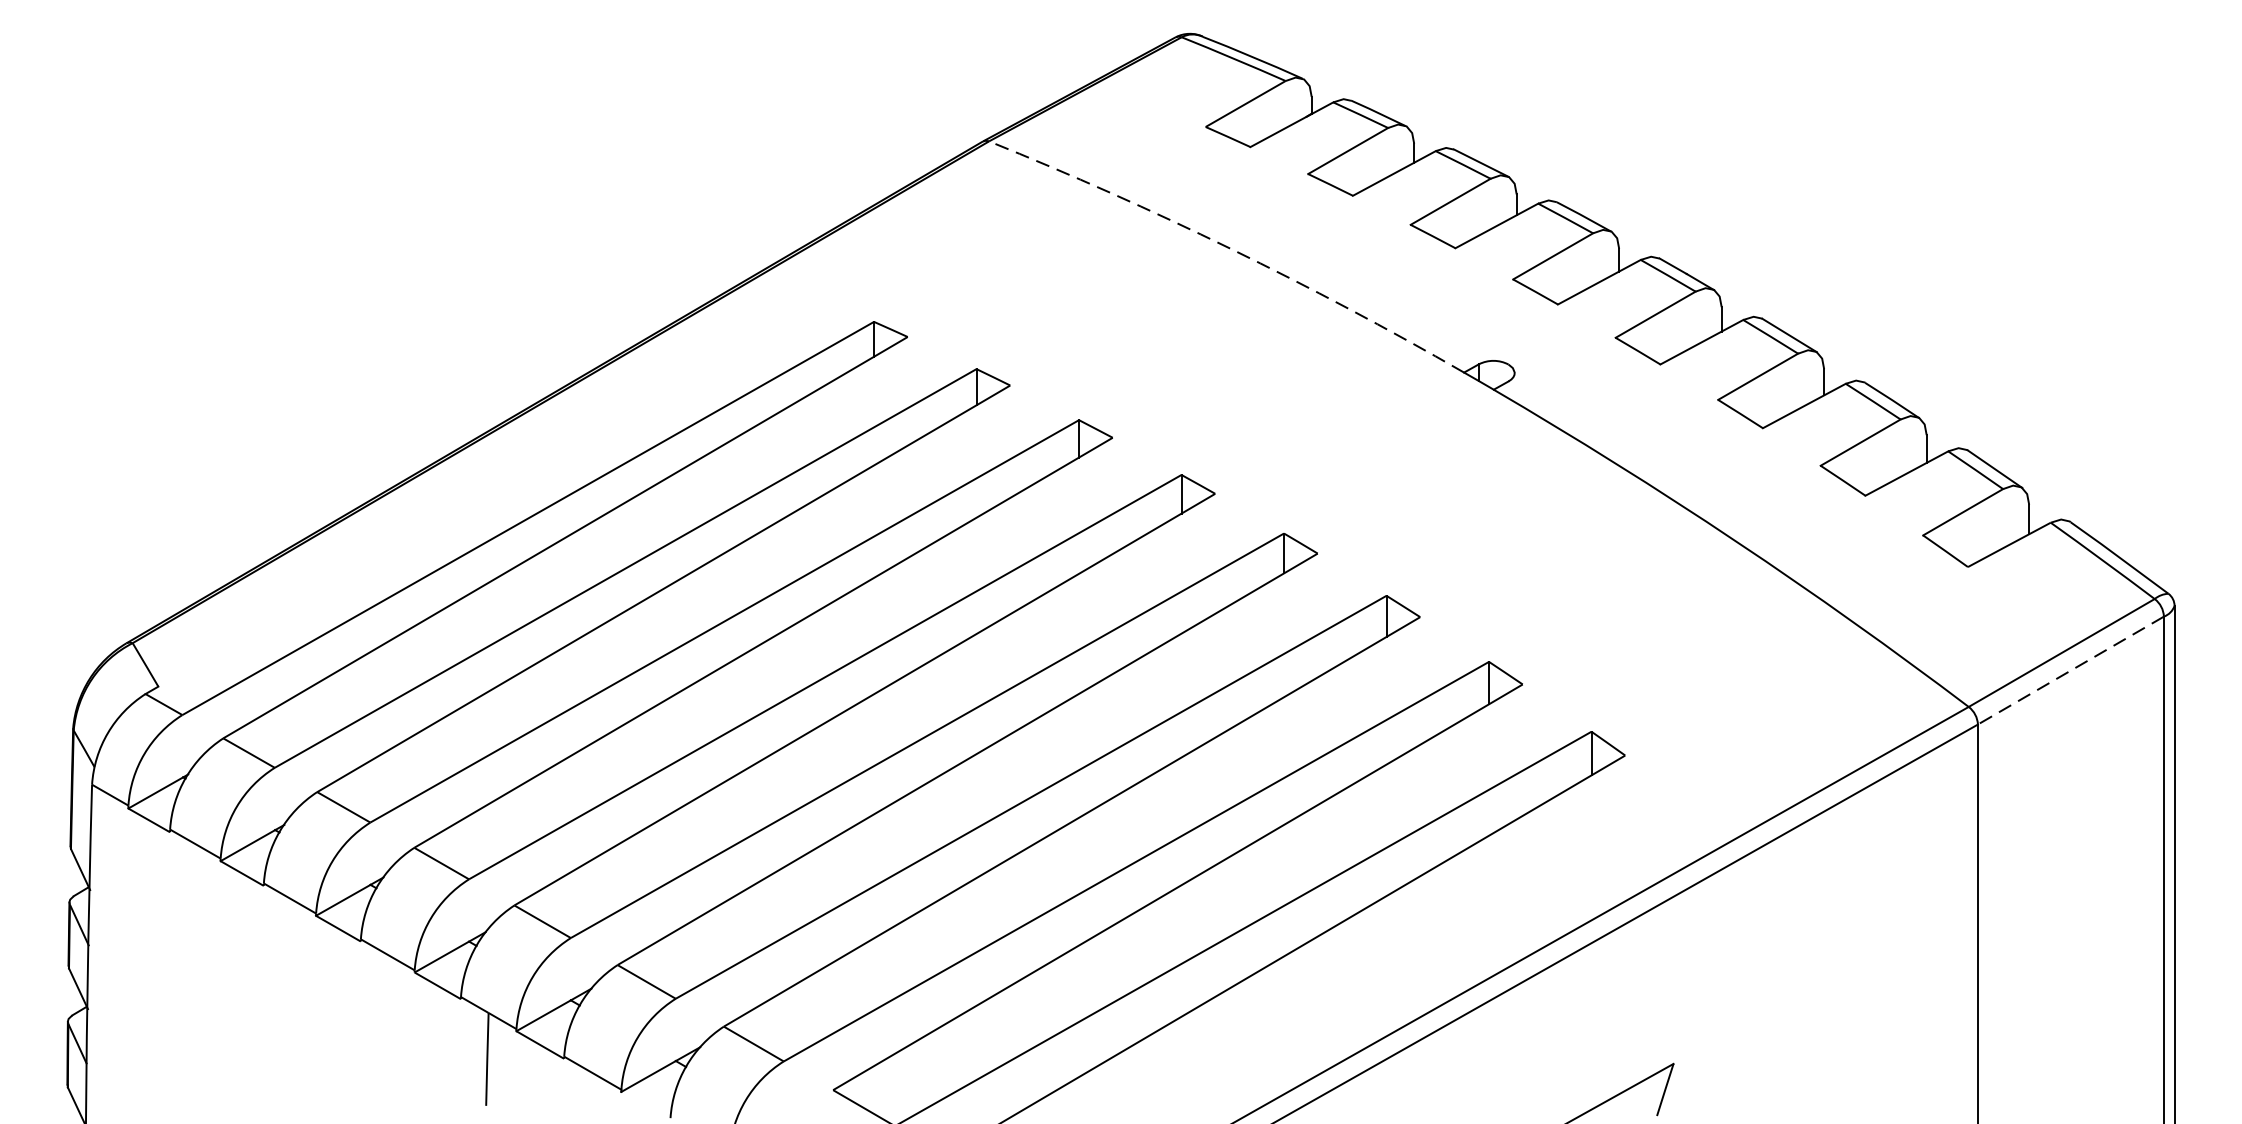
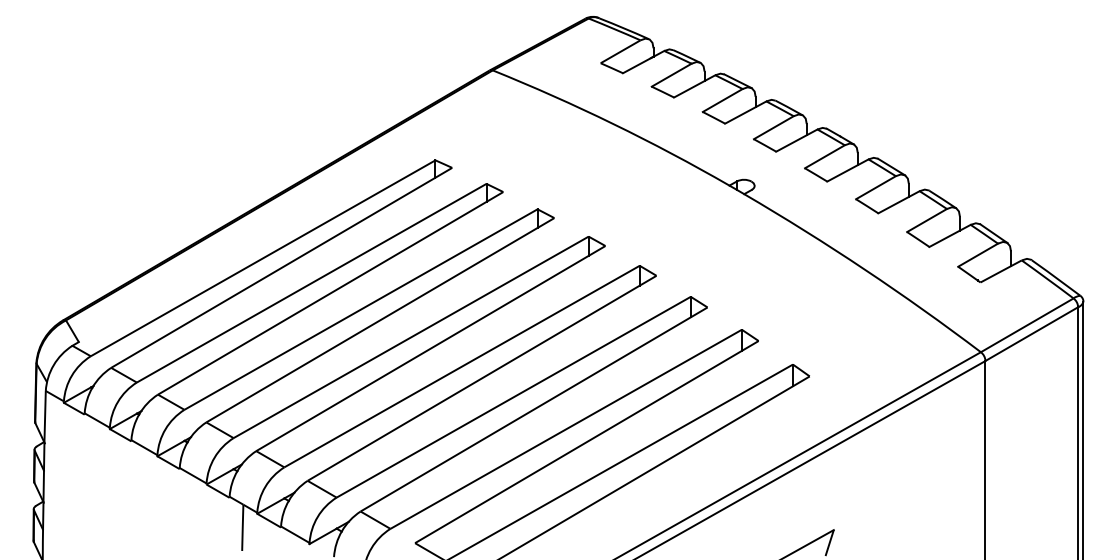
arc: (1231, 247) -> (613, 123), dashed -> solid
line: (2070, 671) -> (1031, 334), dashed -> solid

